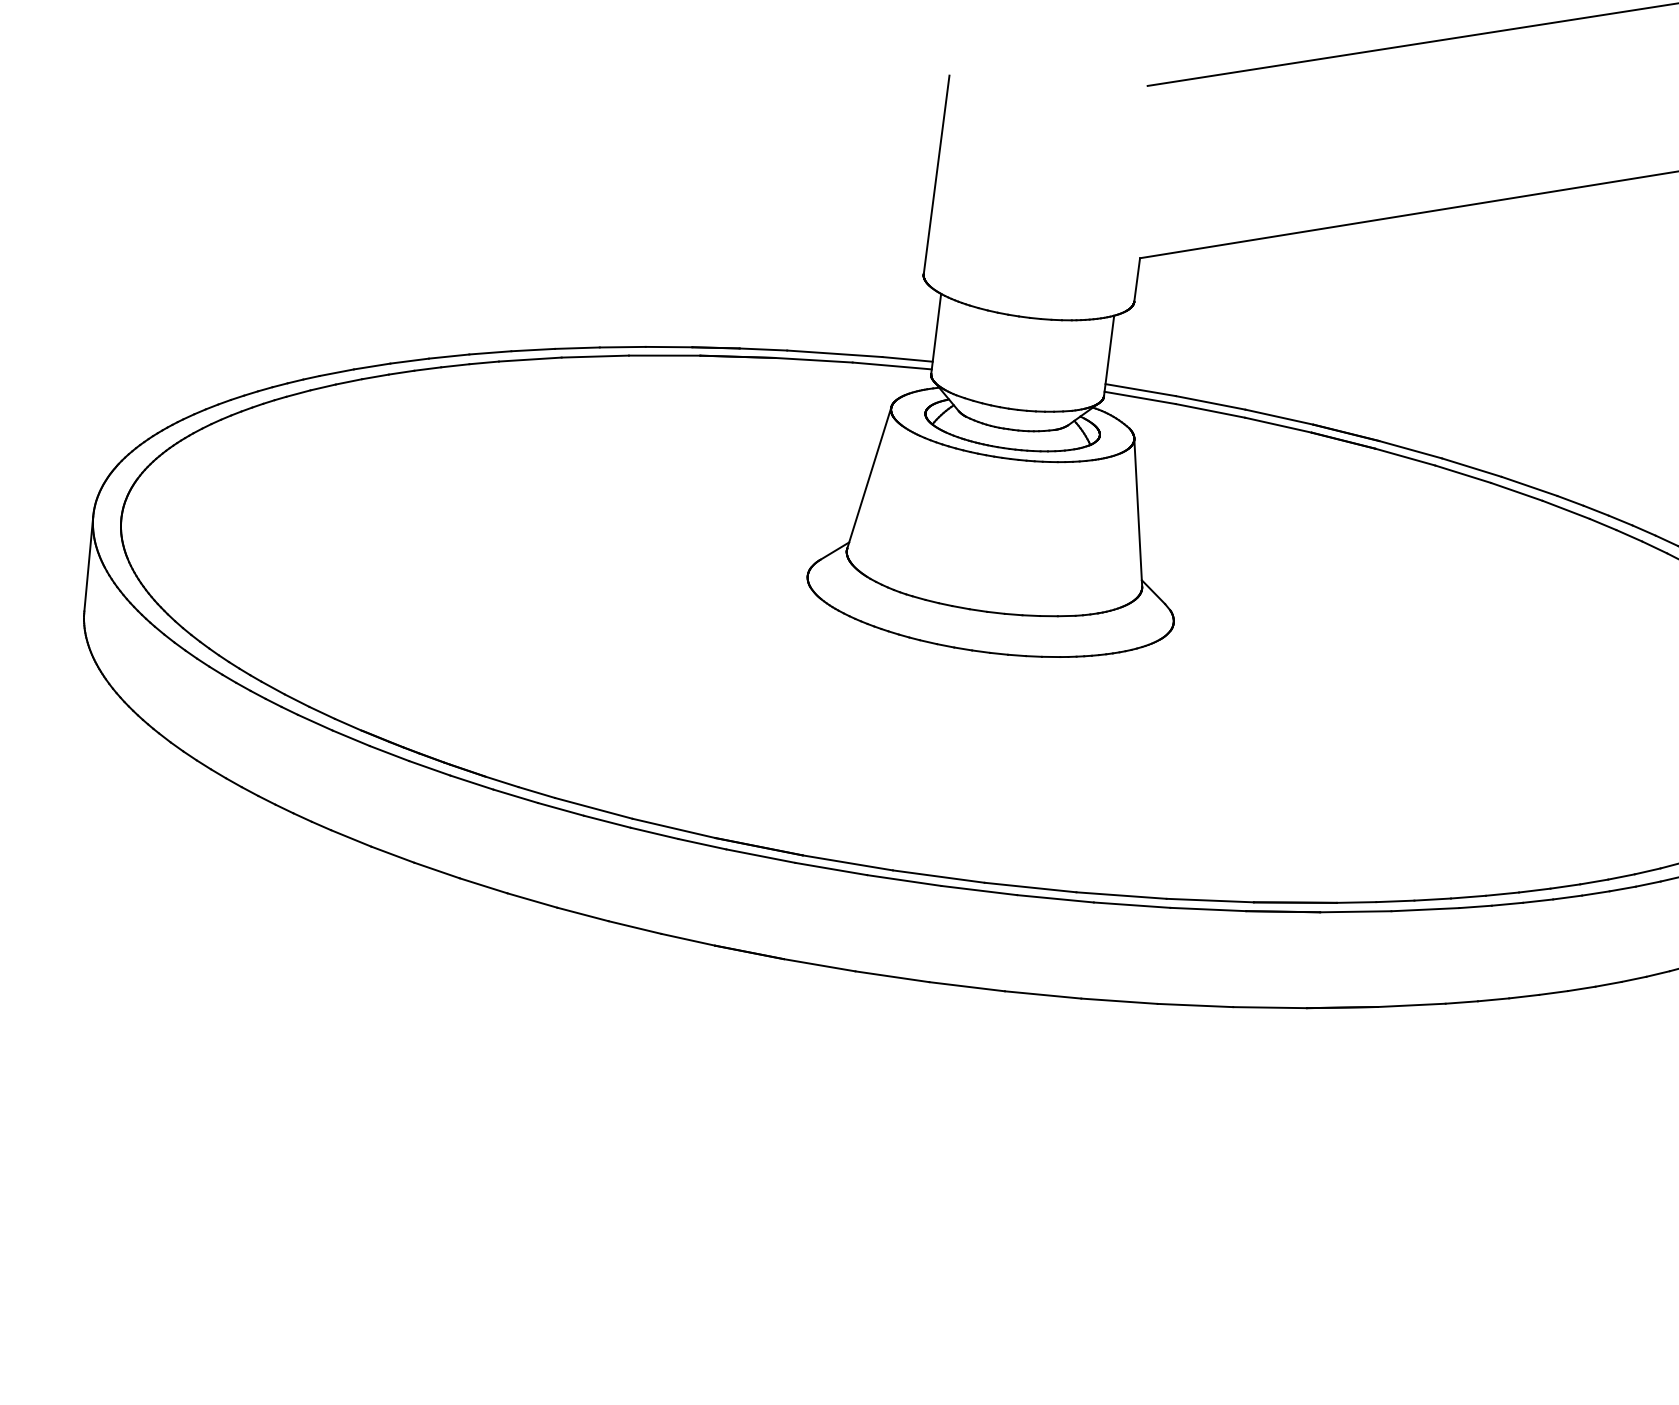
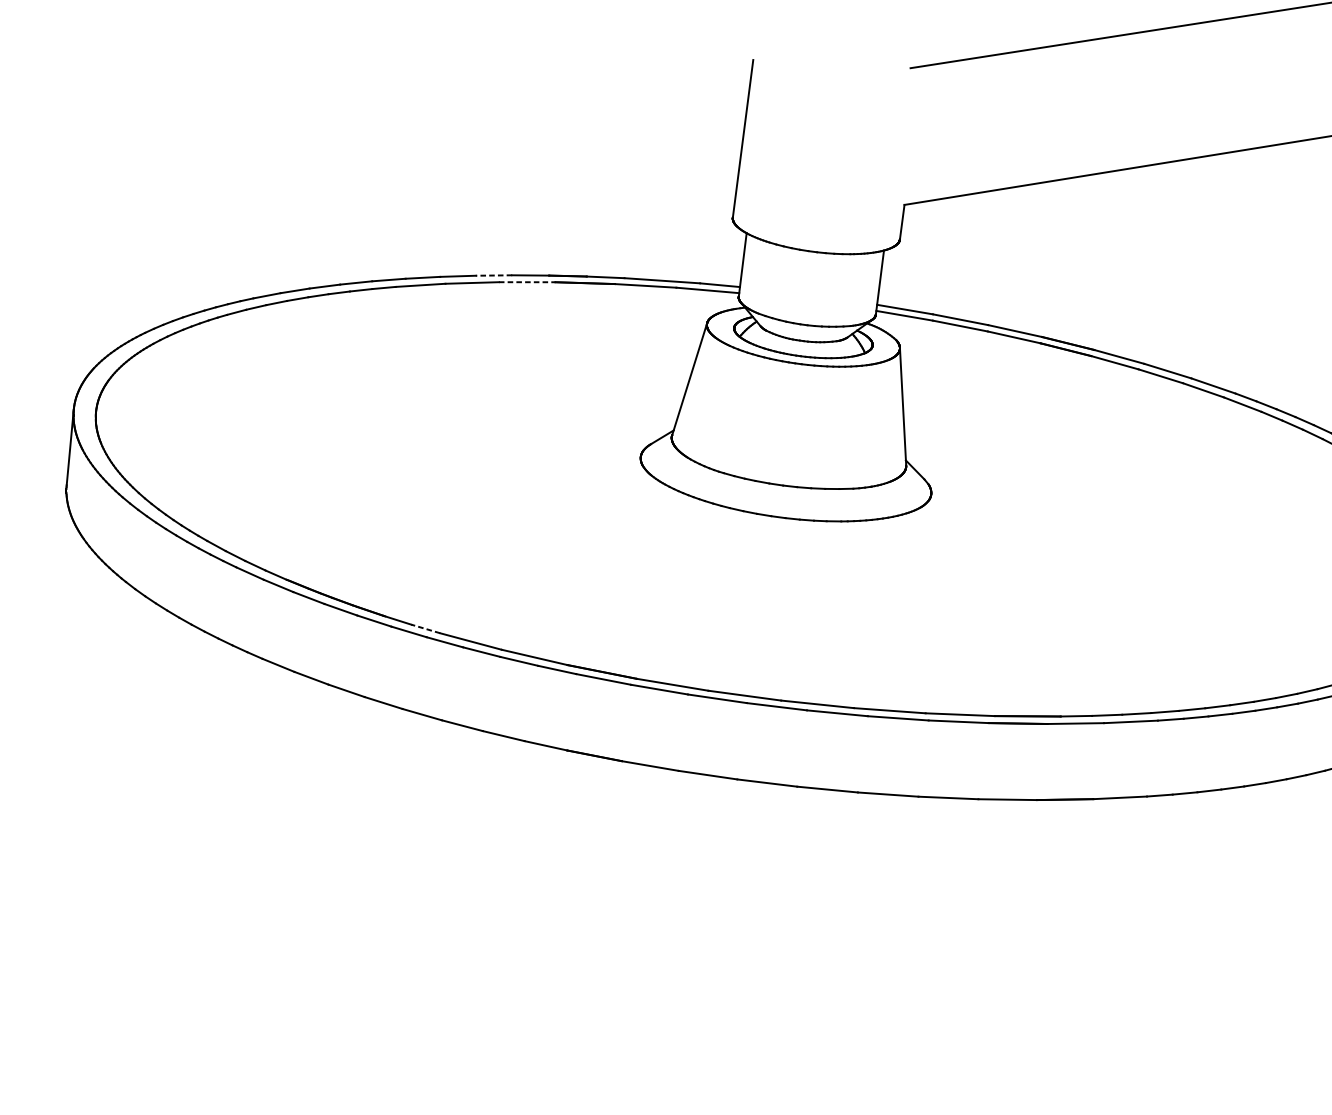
line: (622, 347) -> (493, 275), solid -> dashed
line: (664, 355) -> (527, 282), solid -> dashed
line: (536, 792) -> (425, 628), solid -> dashed

